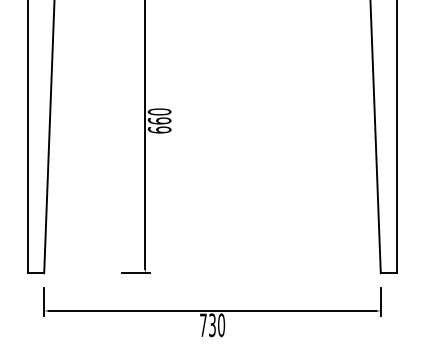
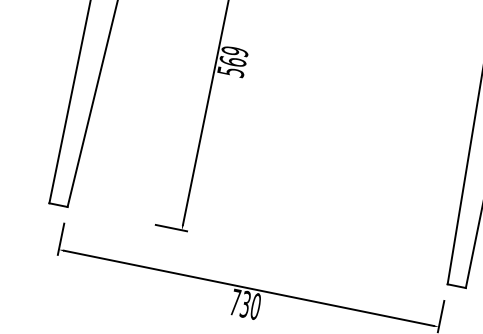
text: (159, 120) -> (232, 61), 660 -> 569

